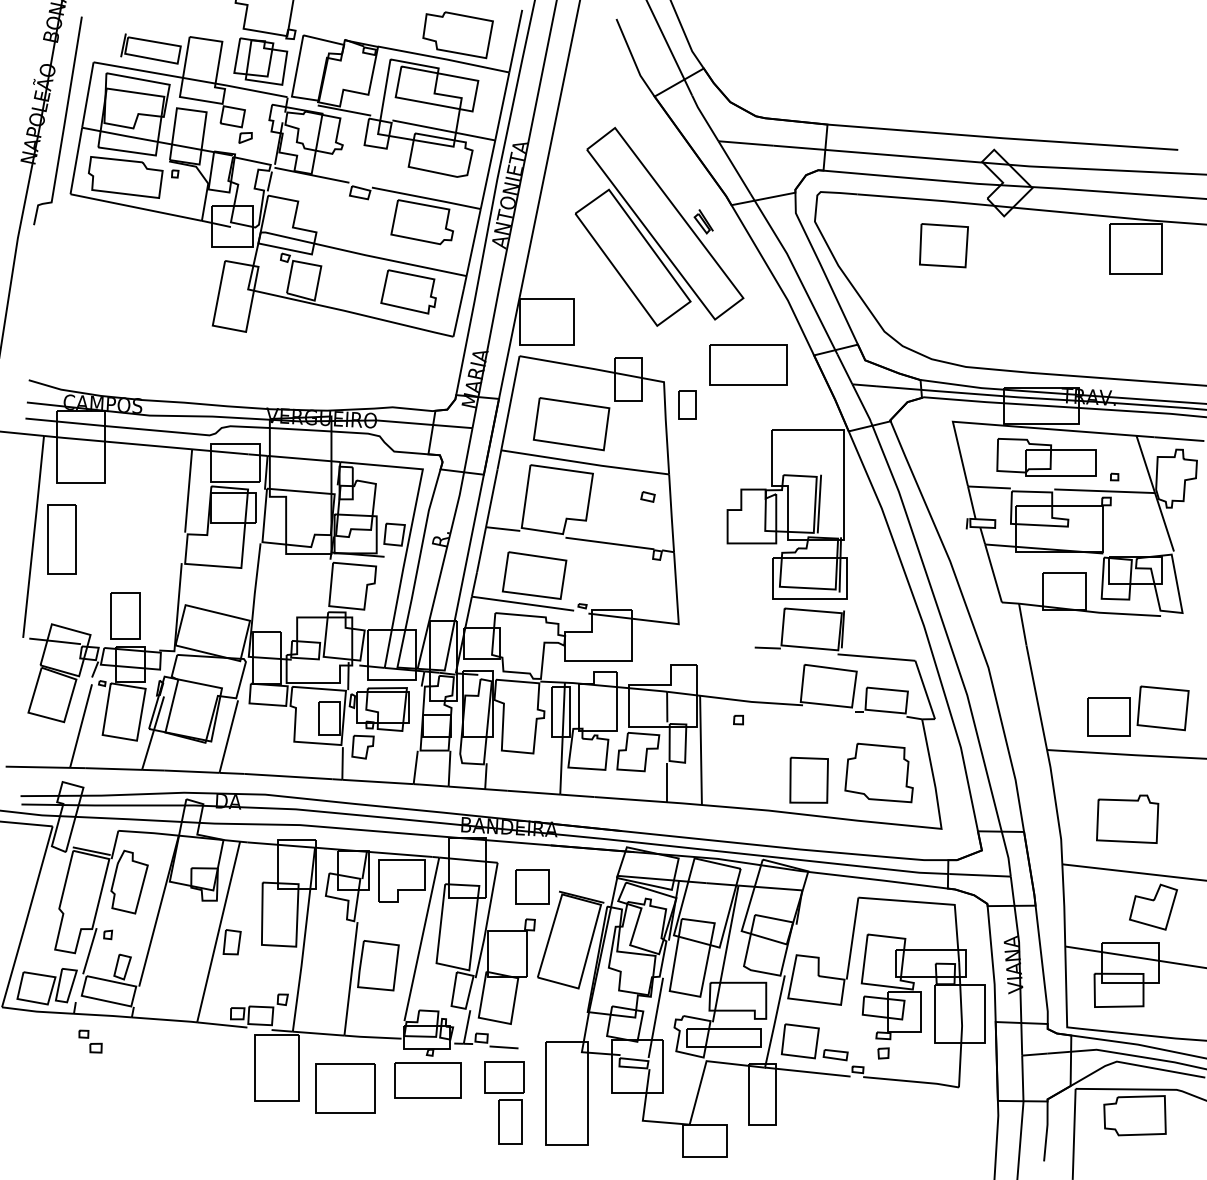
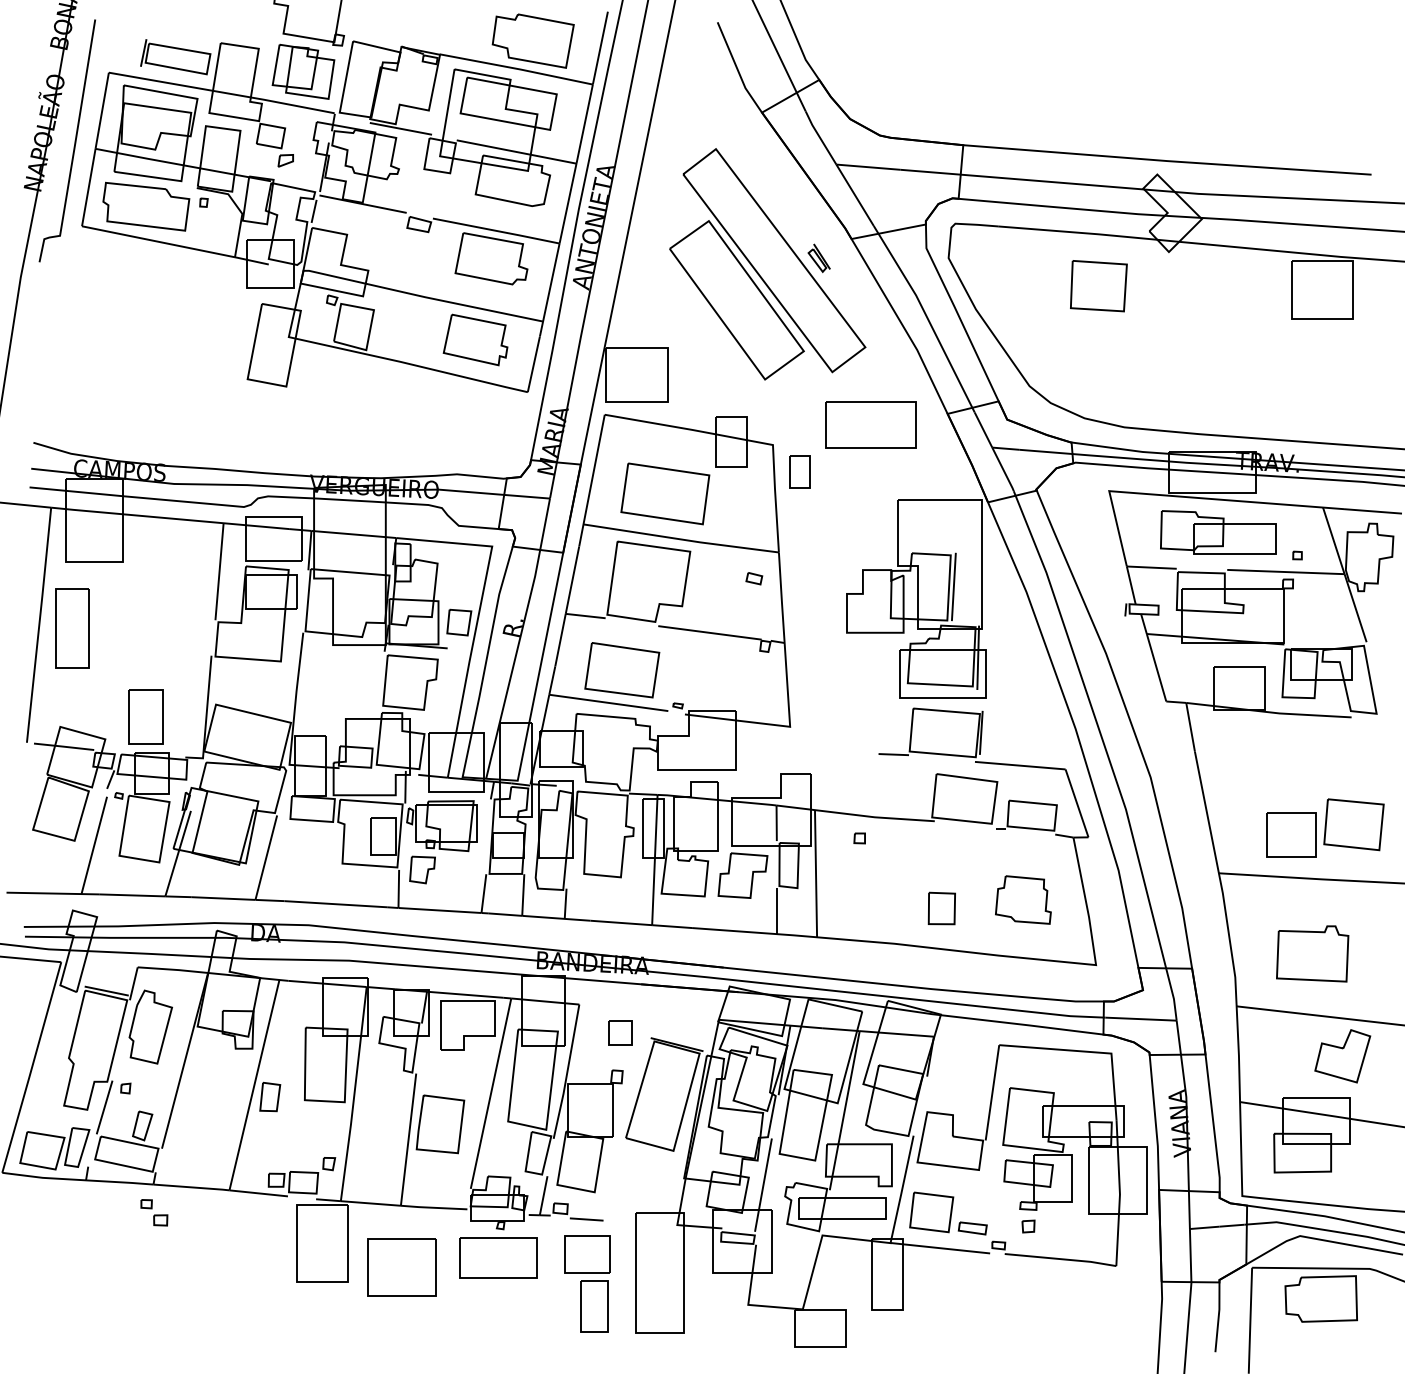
part: (879, 772) -> (1023, 899), size x0.7
part: (808, 780) -> (941, 908), size x0.6
part: (533, 886) -> (620, 1032), size x0.6
part: (90, 1041) -> (154, 1212), moved

